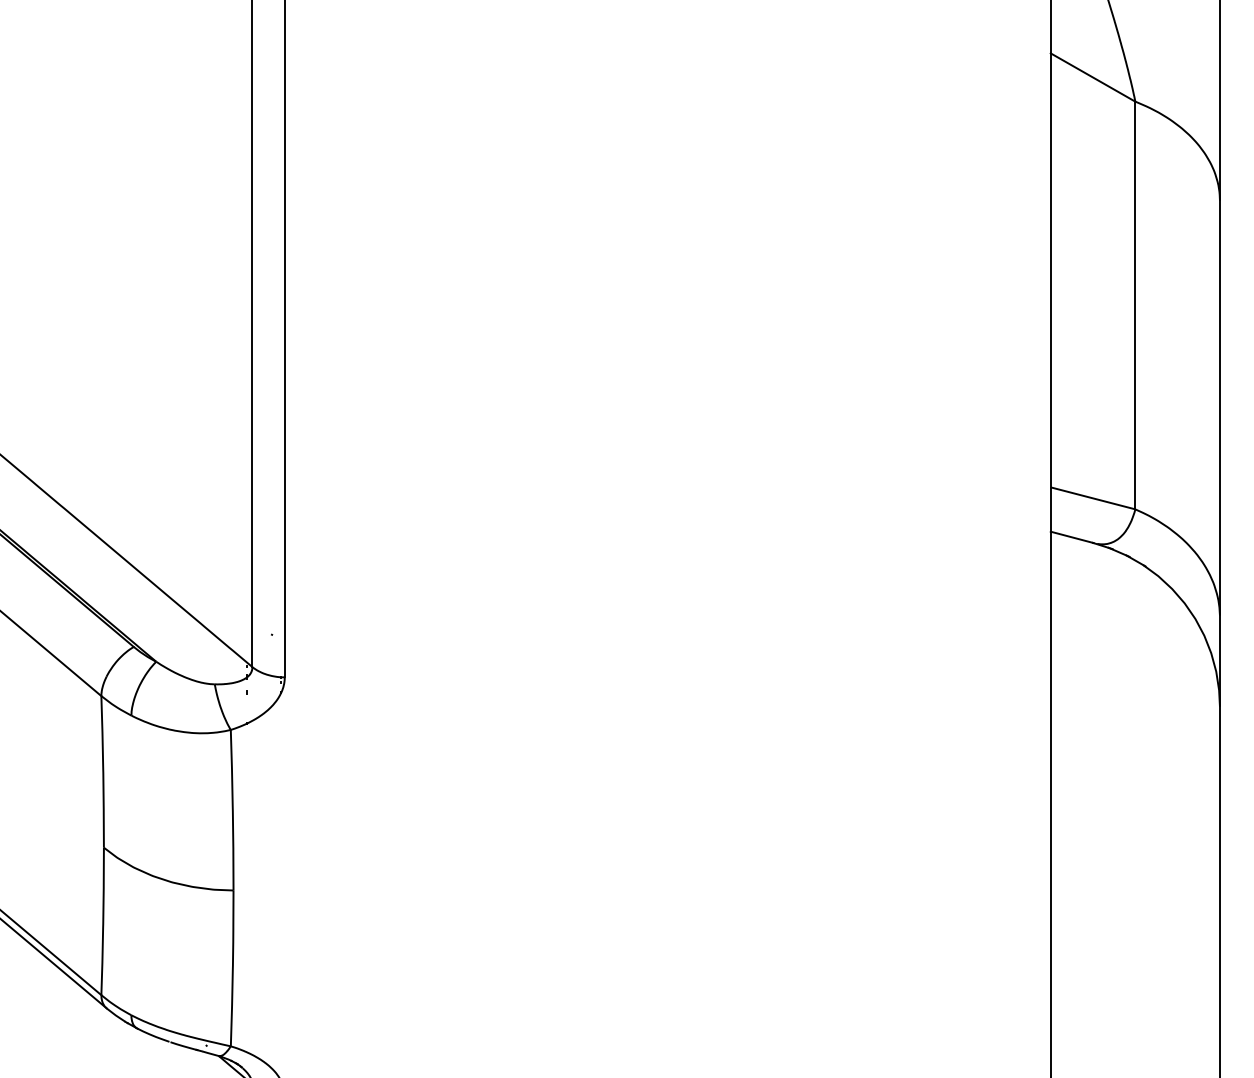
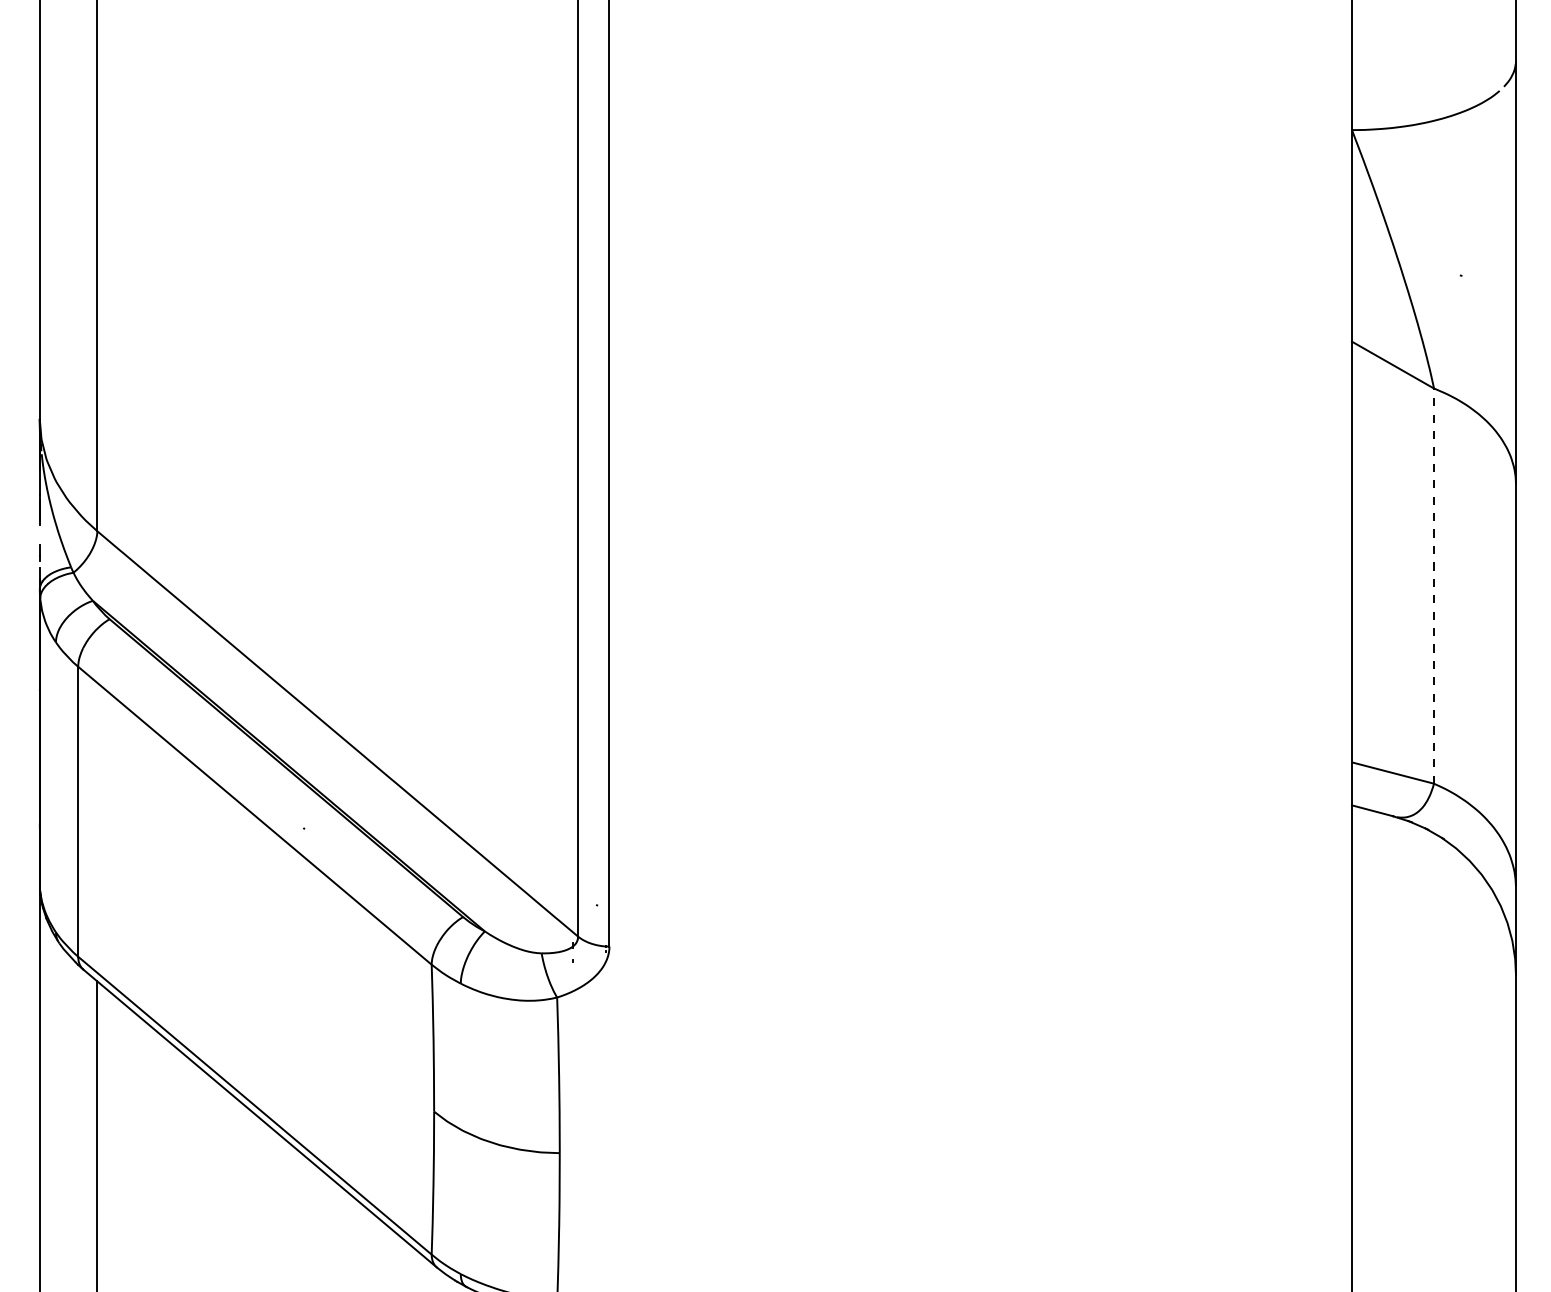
line: (1135, 305) -> (1434, 586), solid -> dashed

